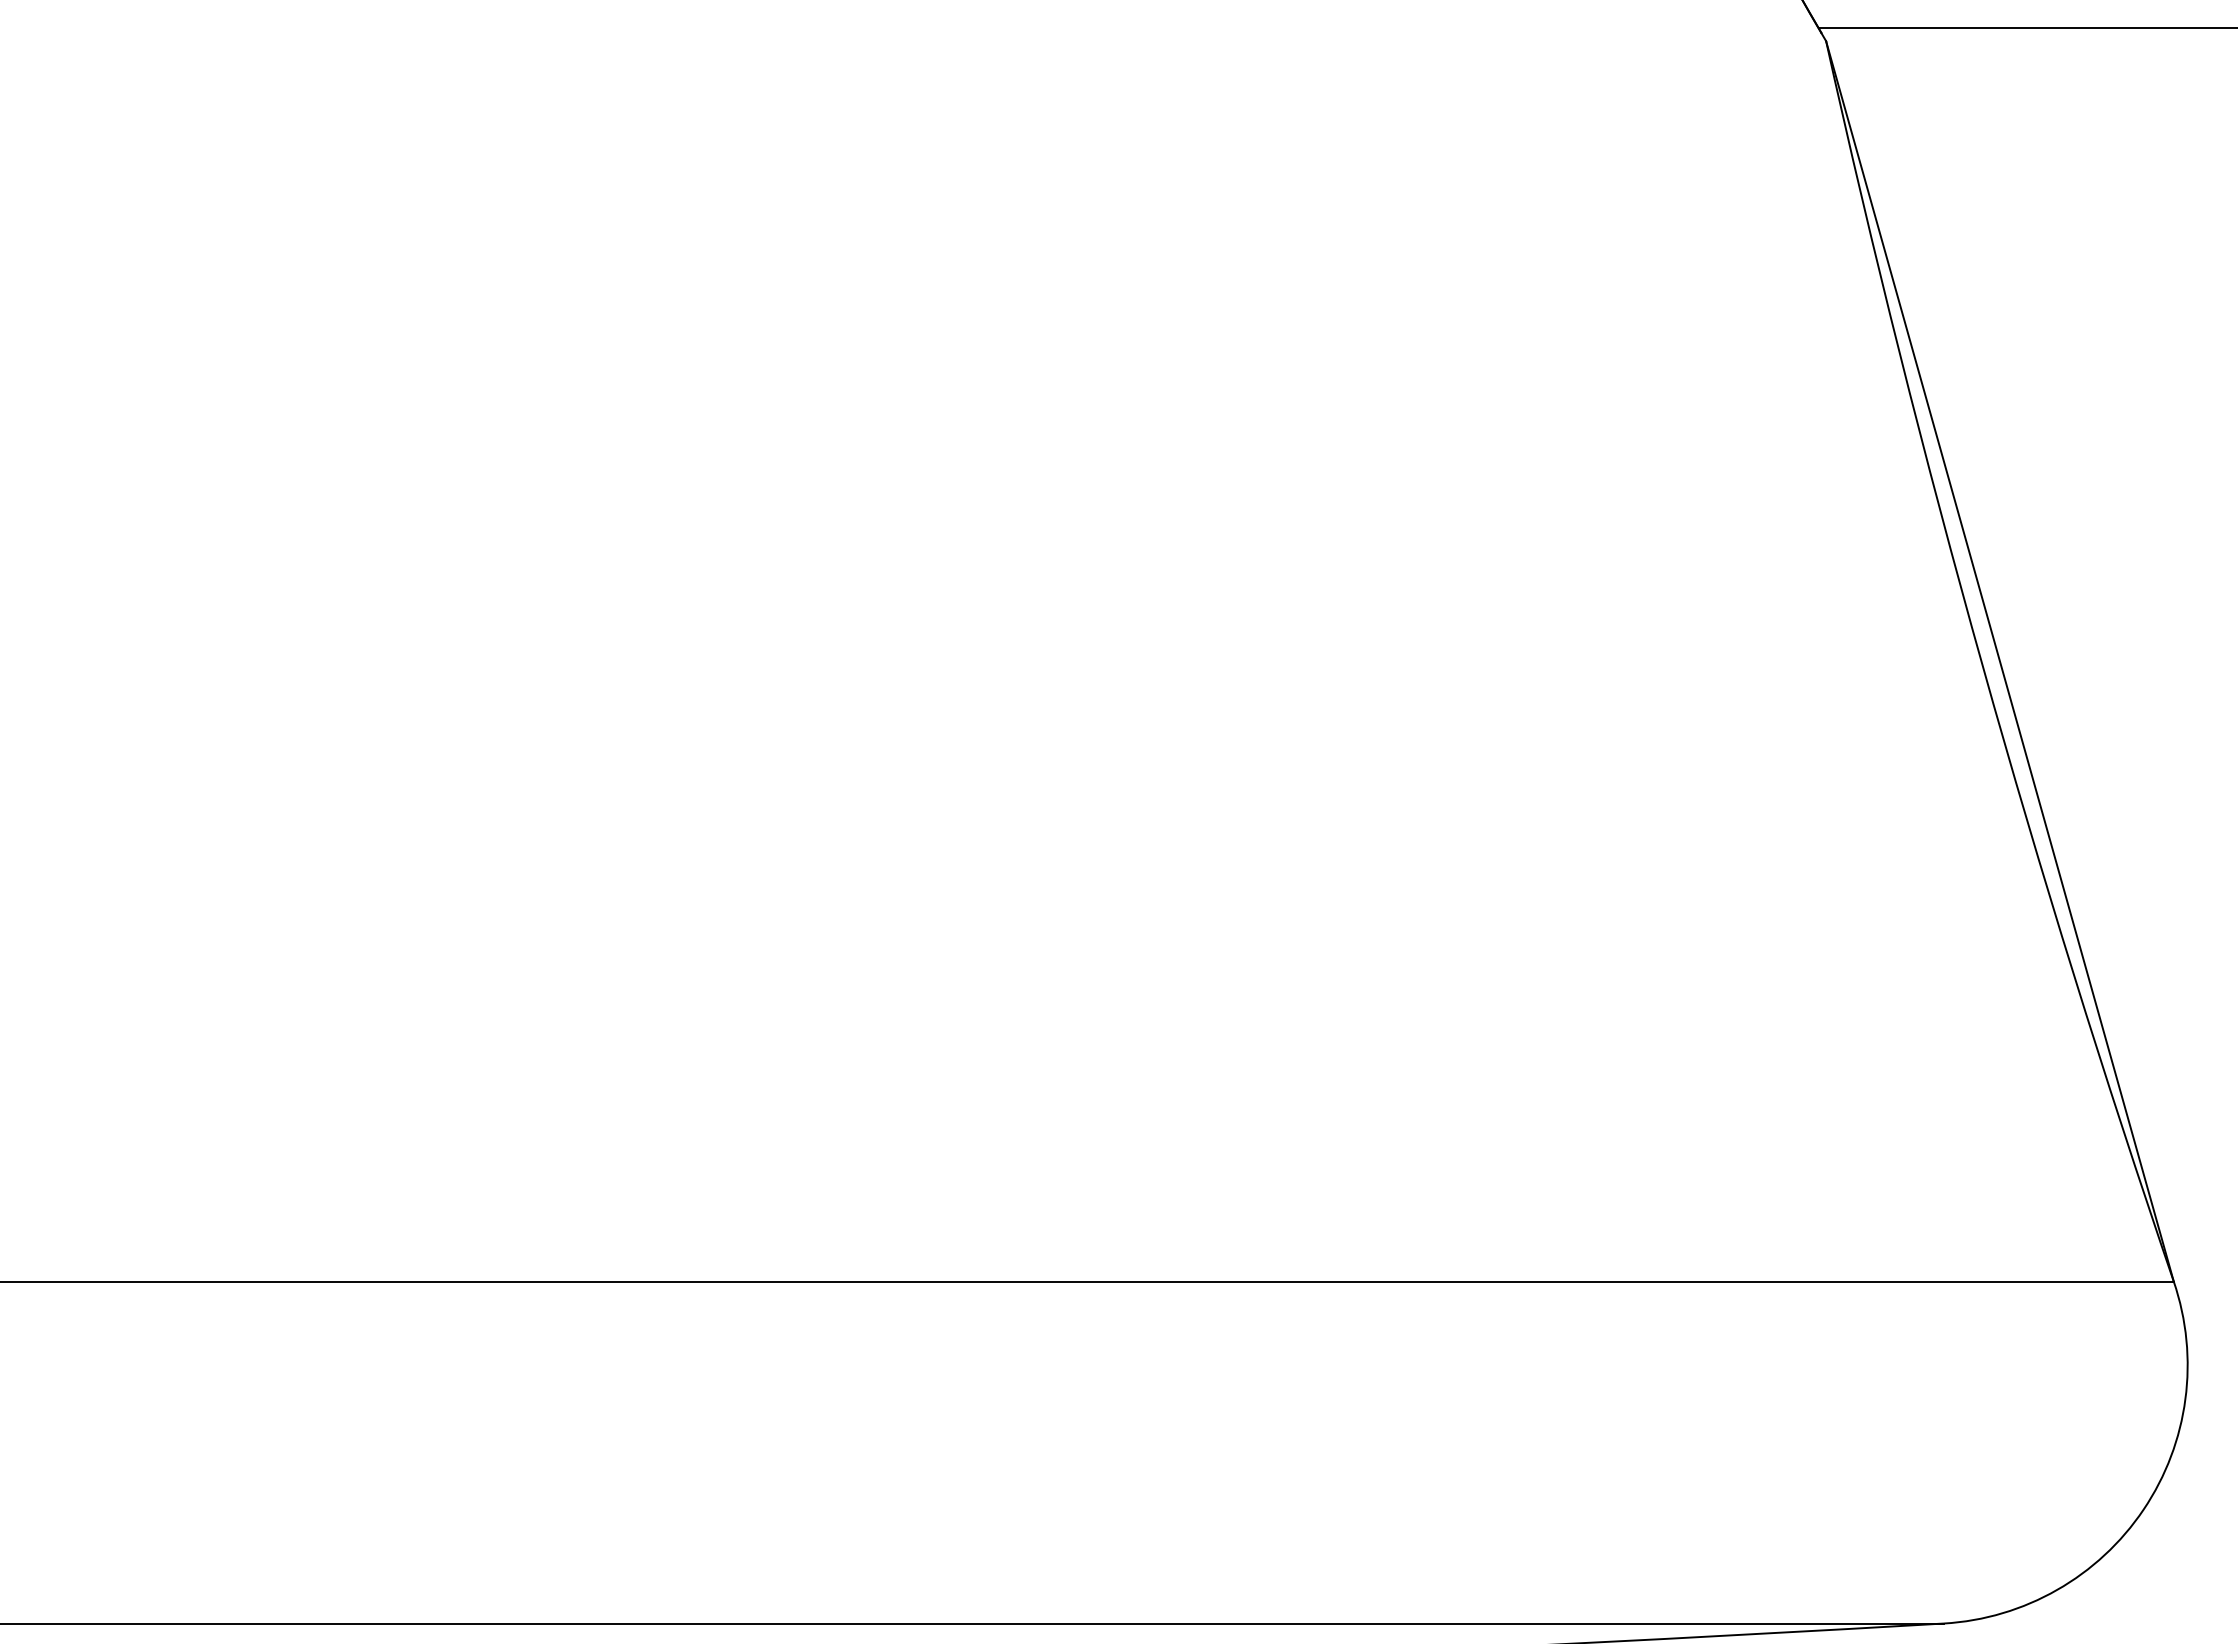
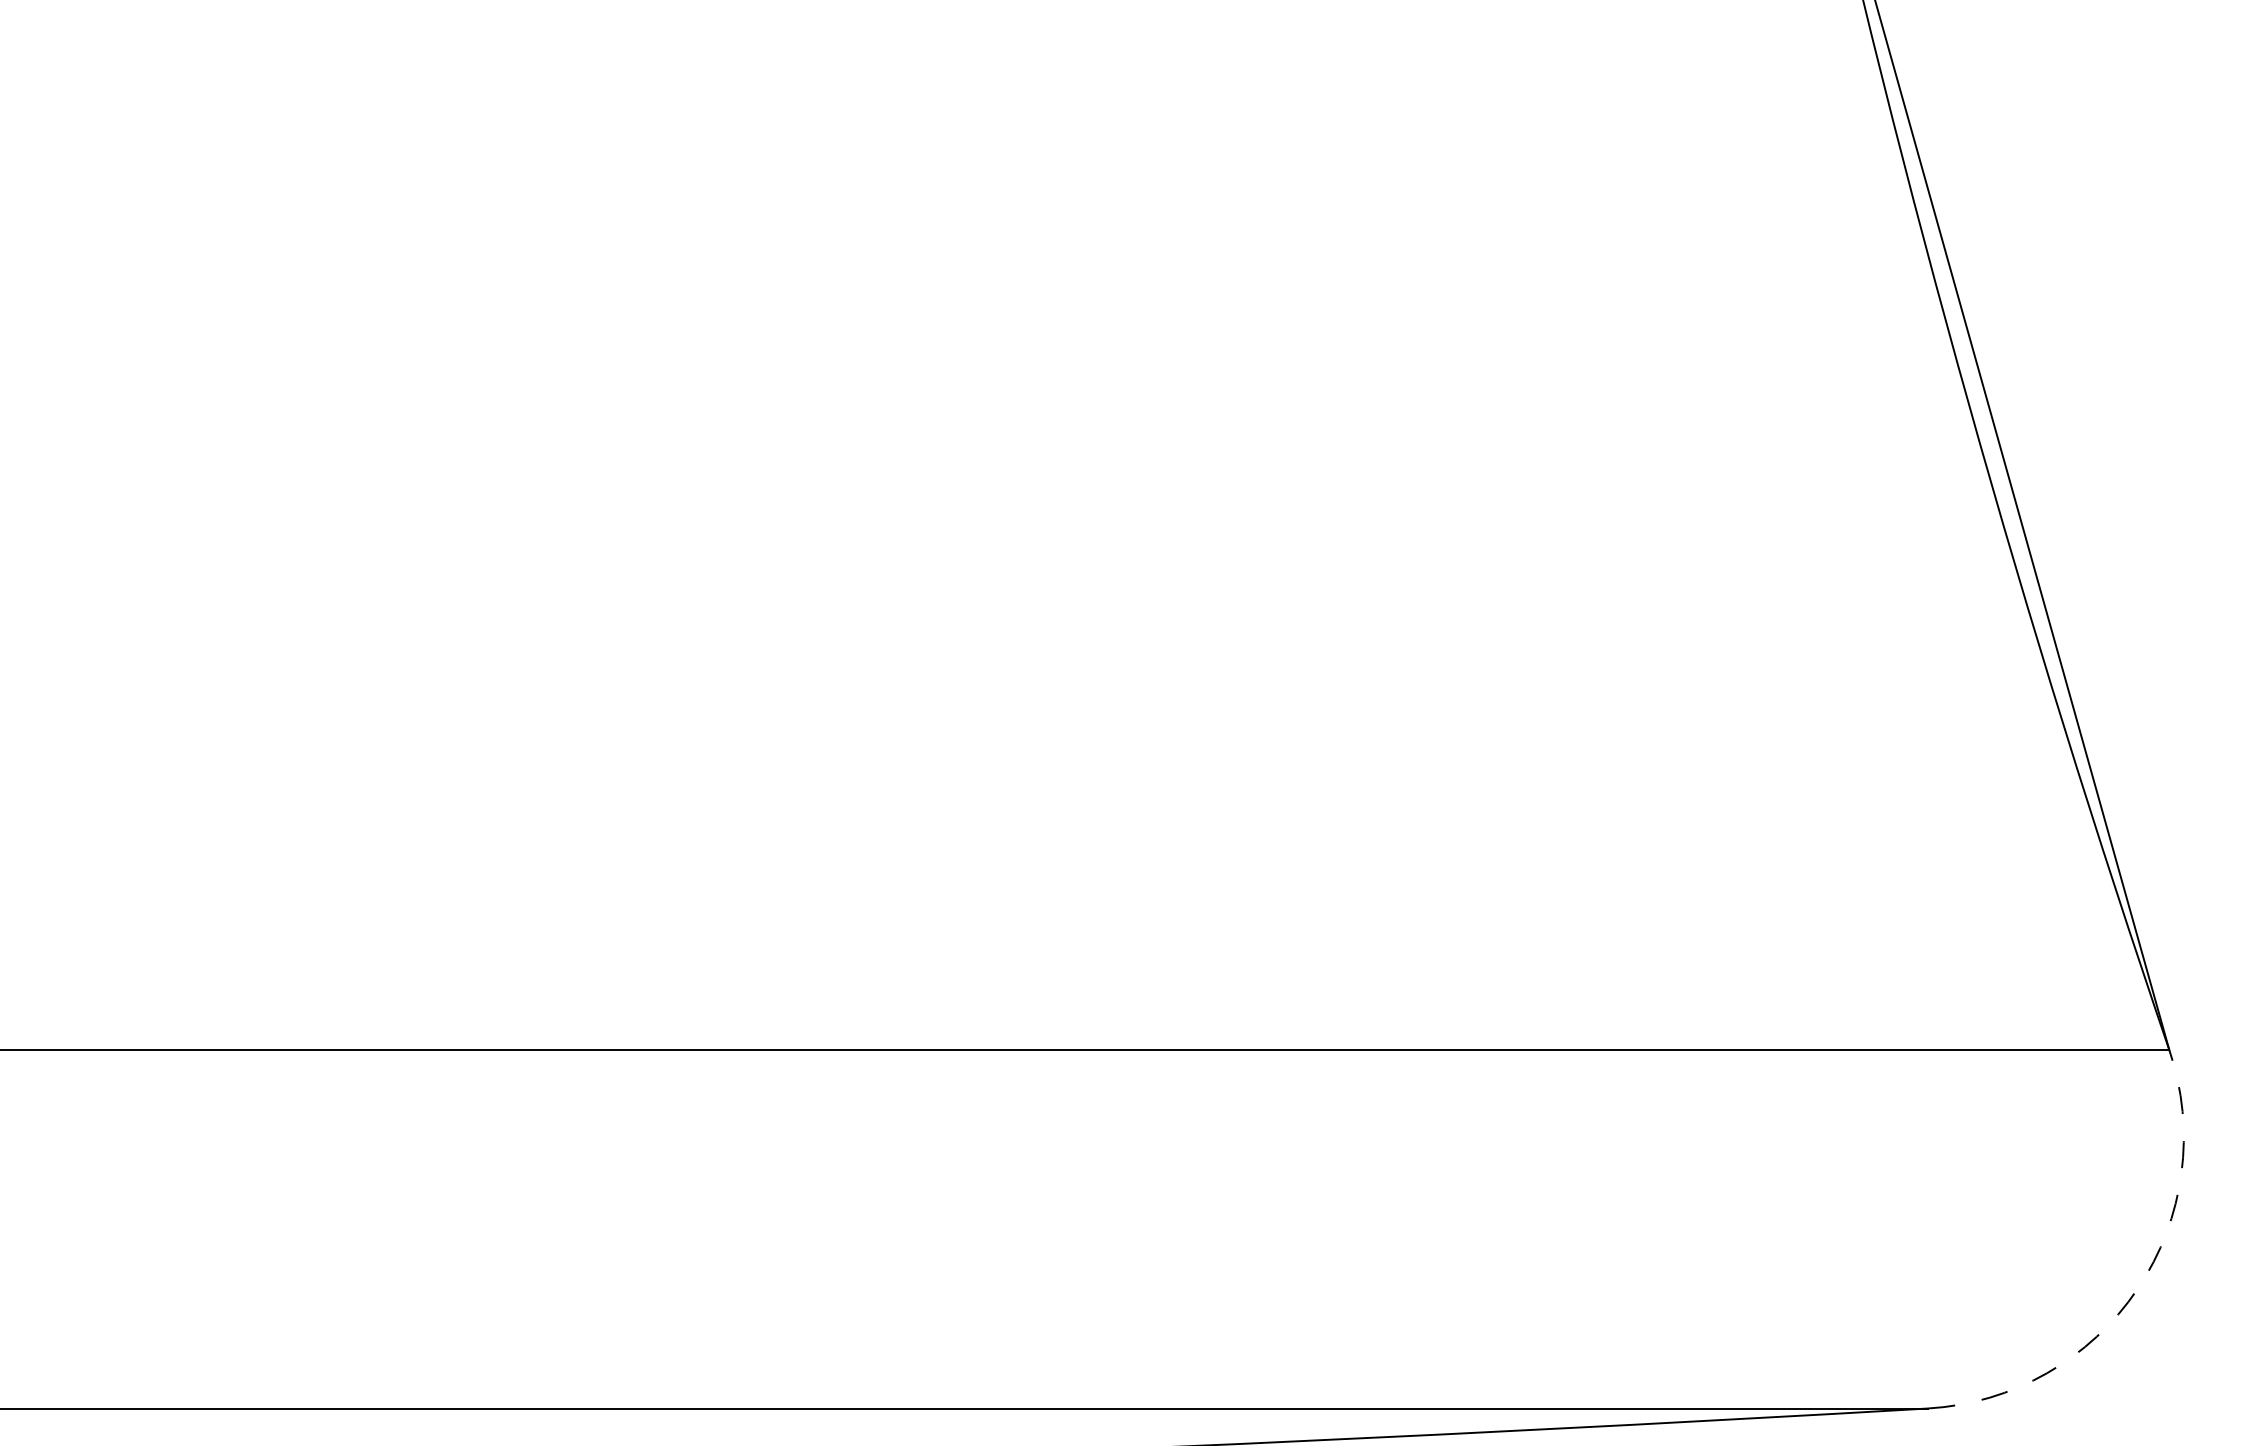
arc: (2143, 1509) -> (2137, 1288), solid -> dashed

